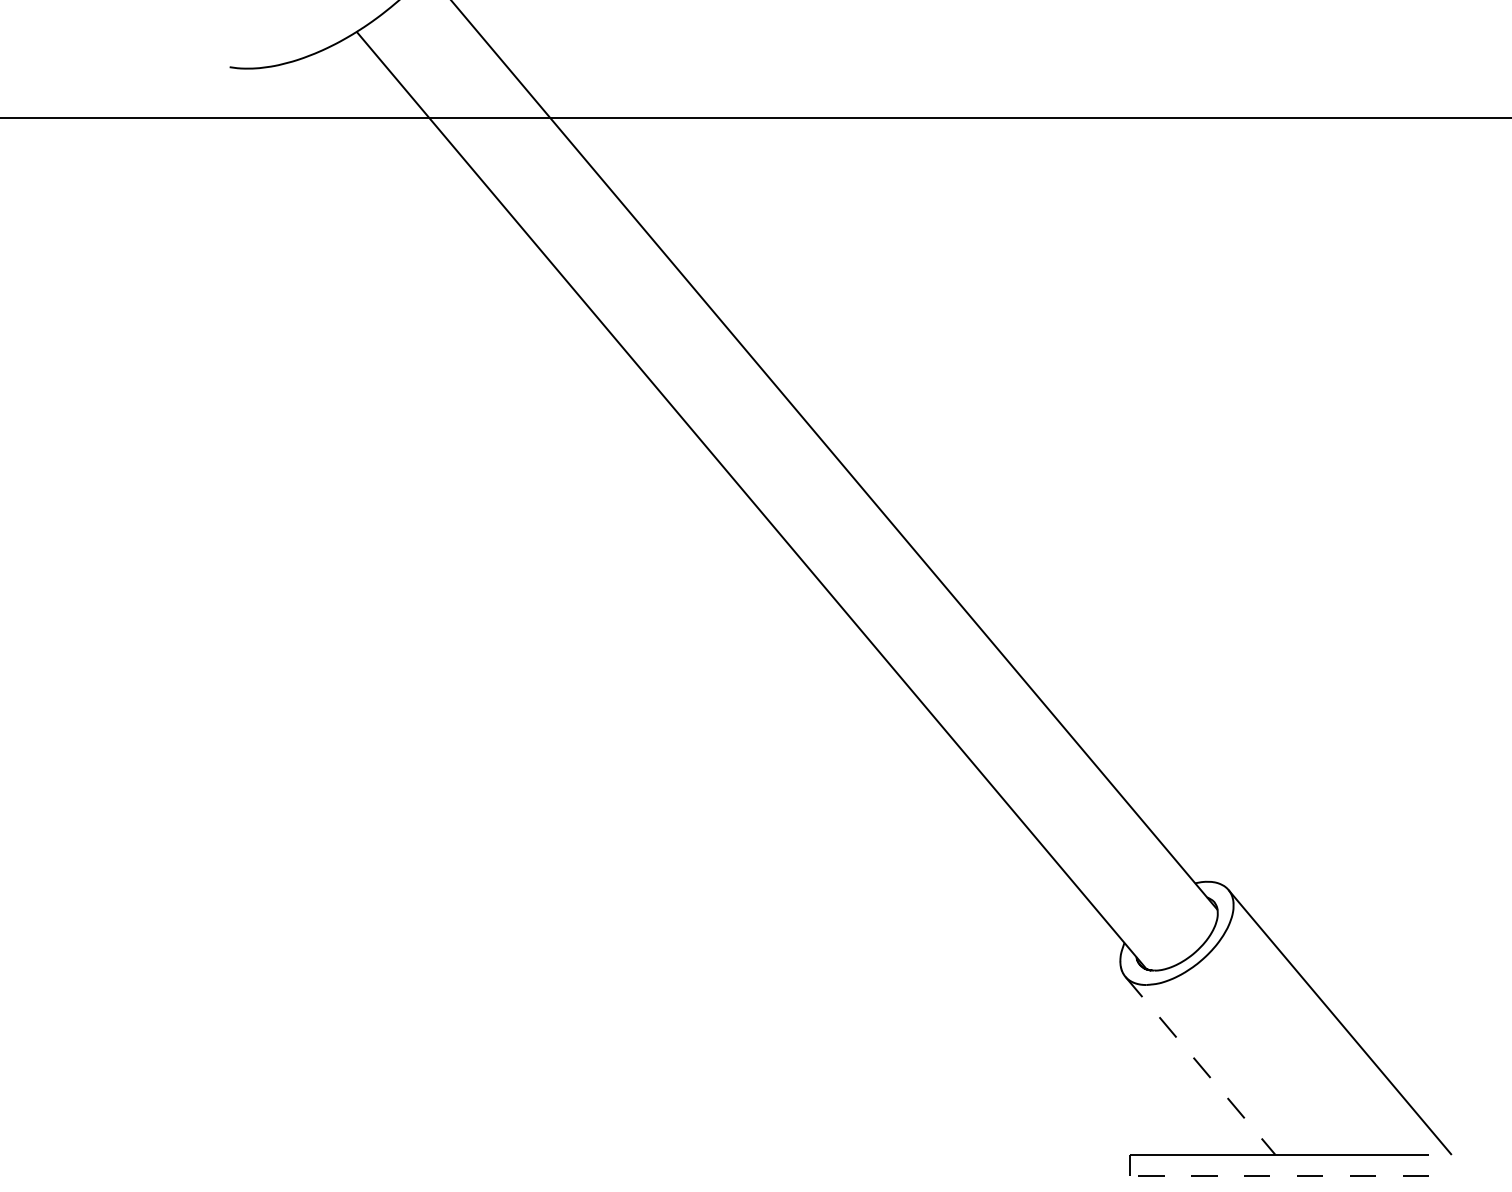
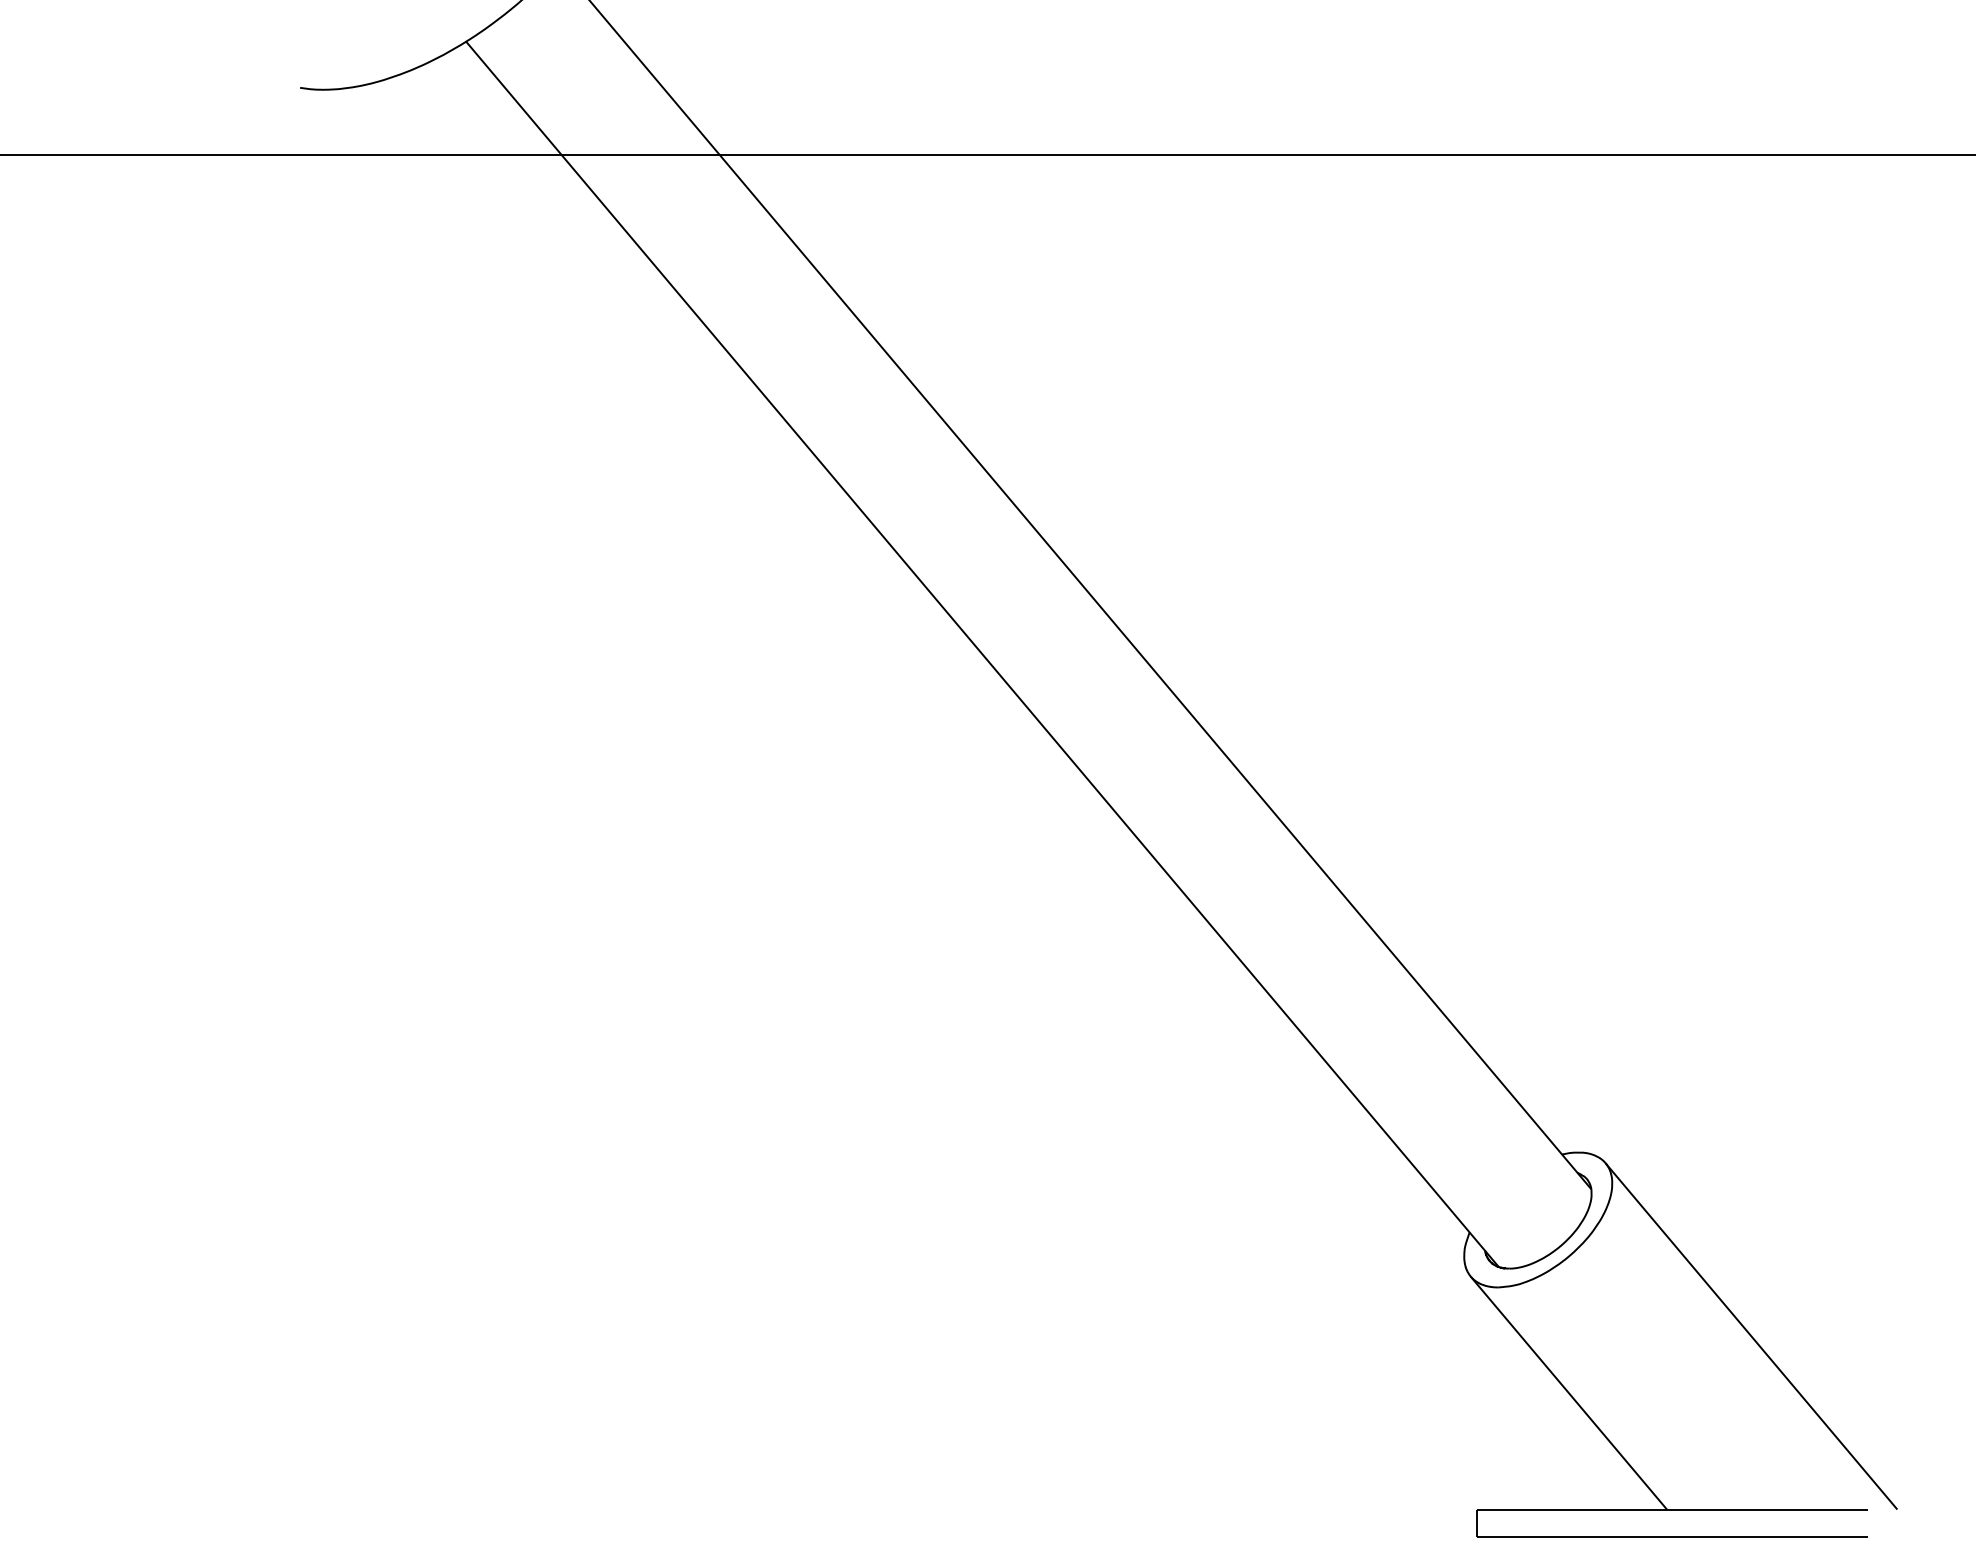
line: (1200, 1066) -> (1569, 1393), dashed -> solid
line: (1278, 1176) -> (1671, 1537), dashed -> solid

